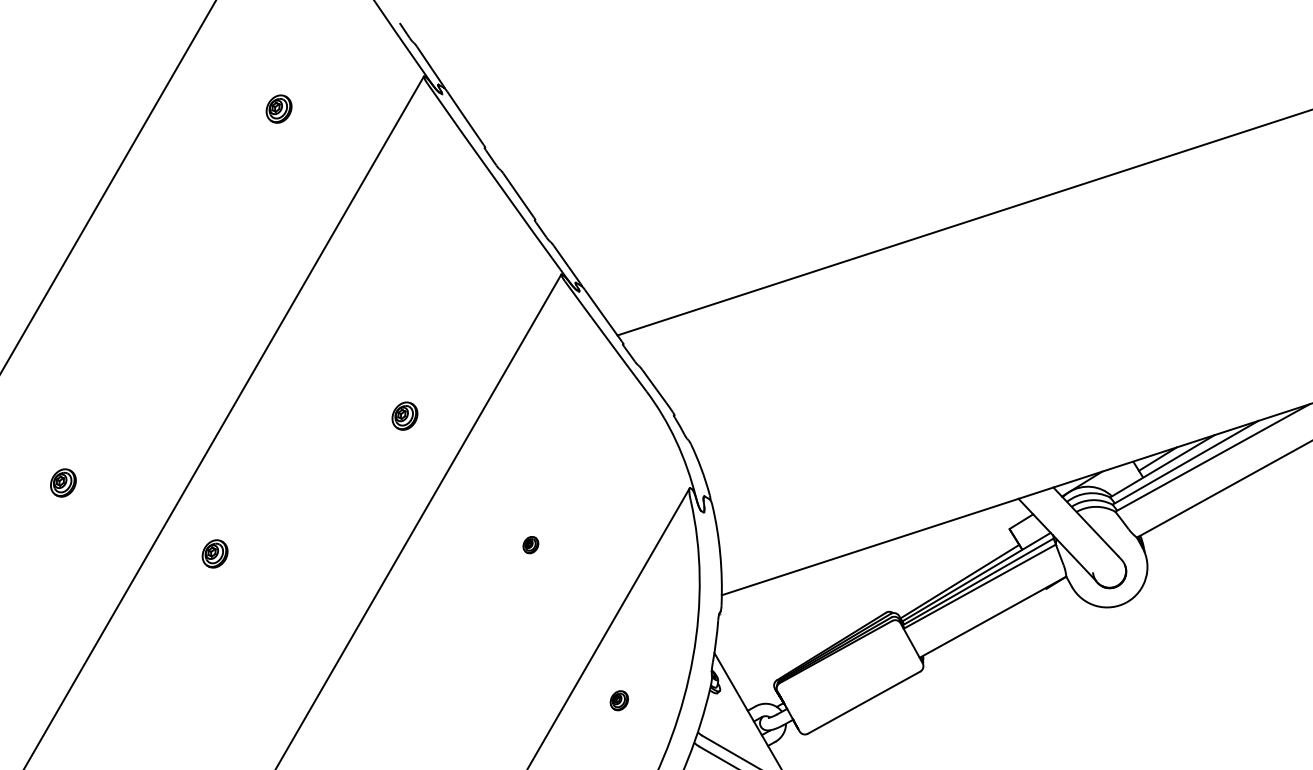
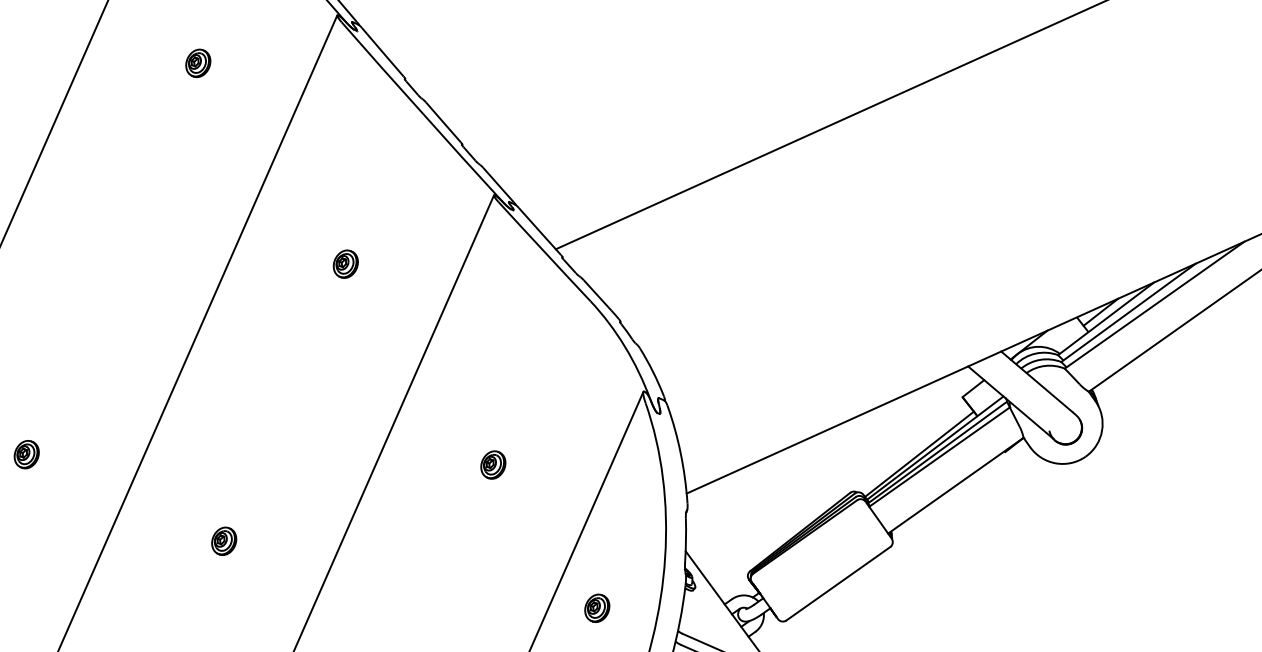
part: (404, 415) -> (345, 263), moved
part: (530, 544) -> (492, 464), size x1.67
part: (214, 553) -> (223, 540), moved
part: (619, 700) -> (597, 608), size x1.43

